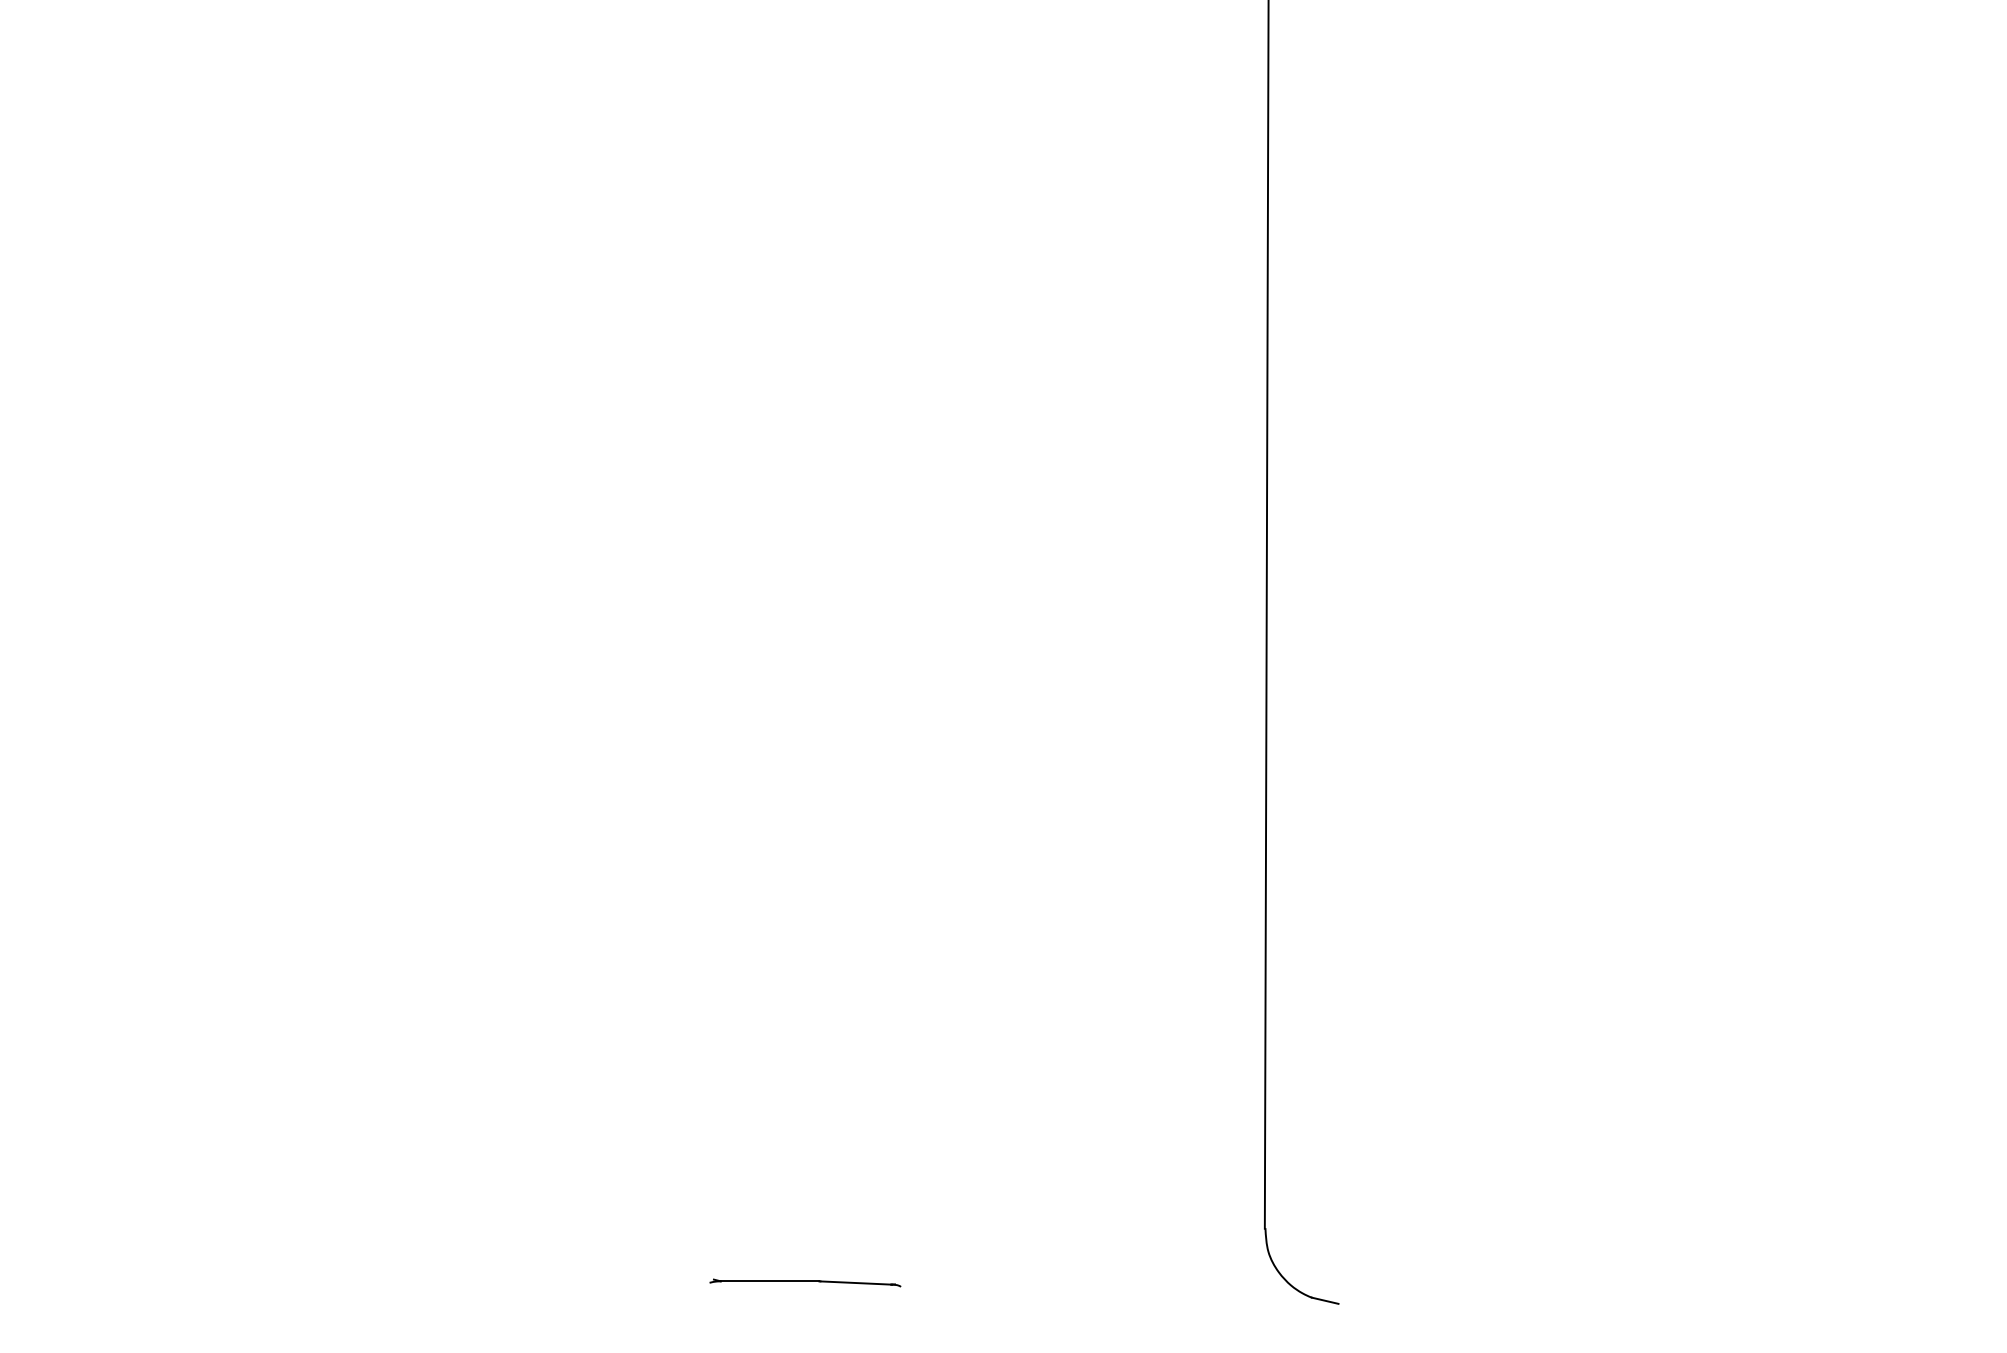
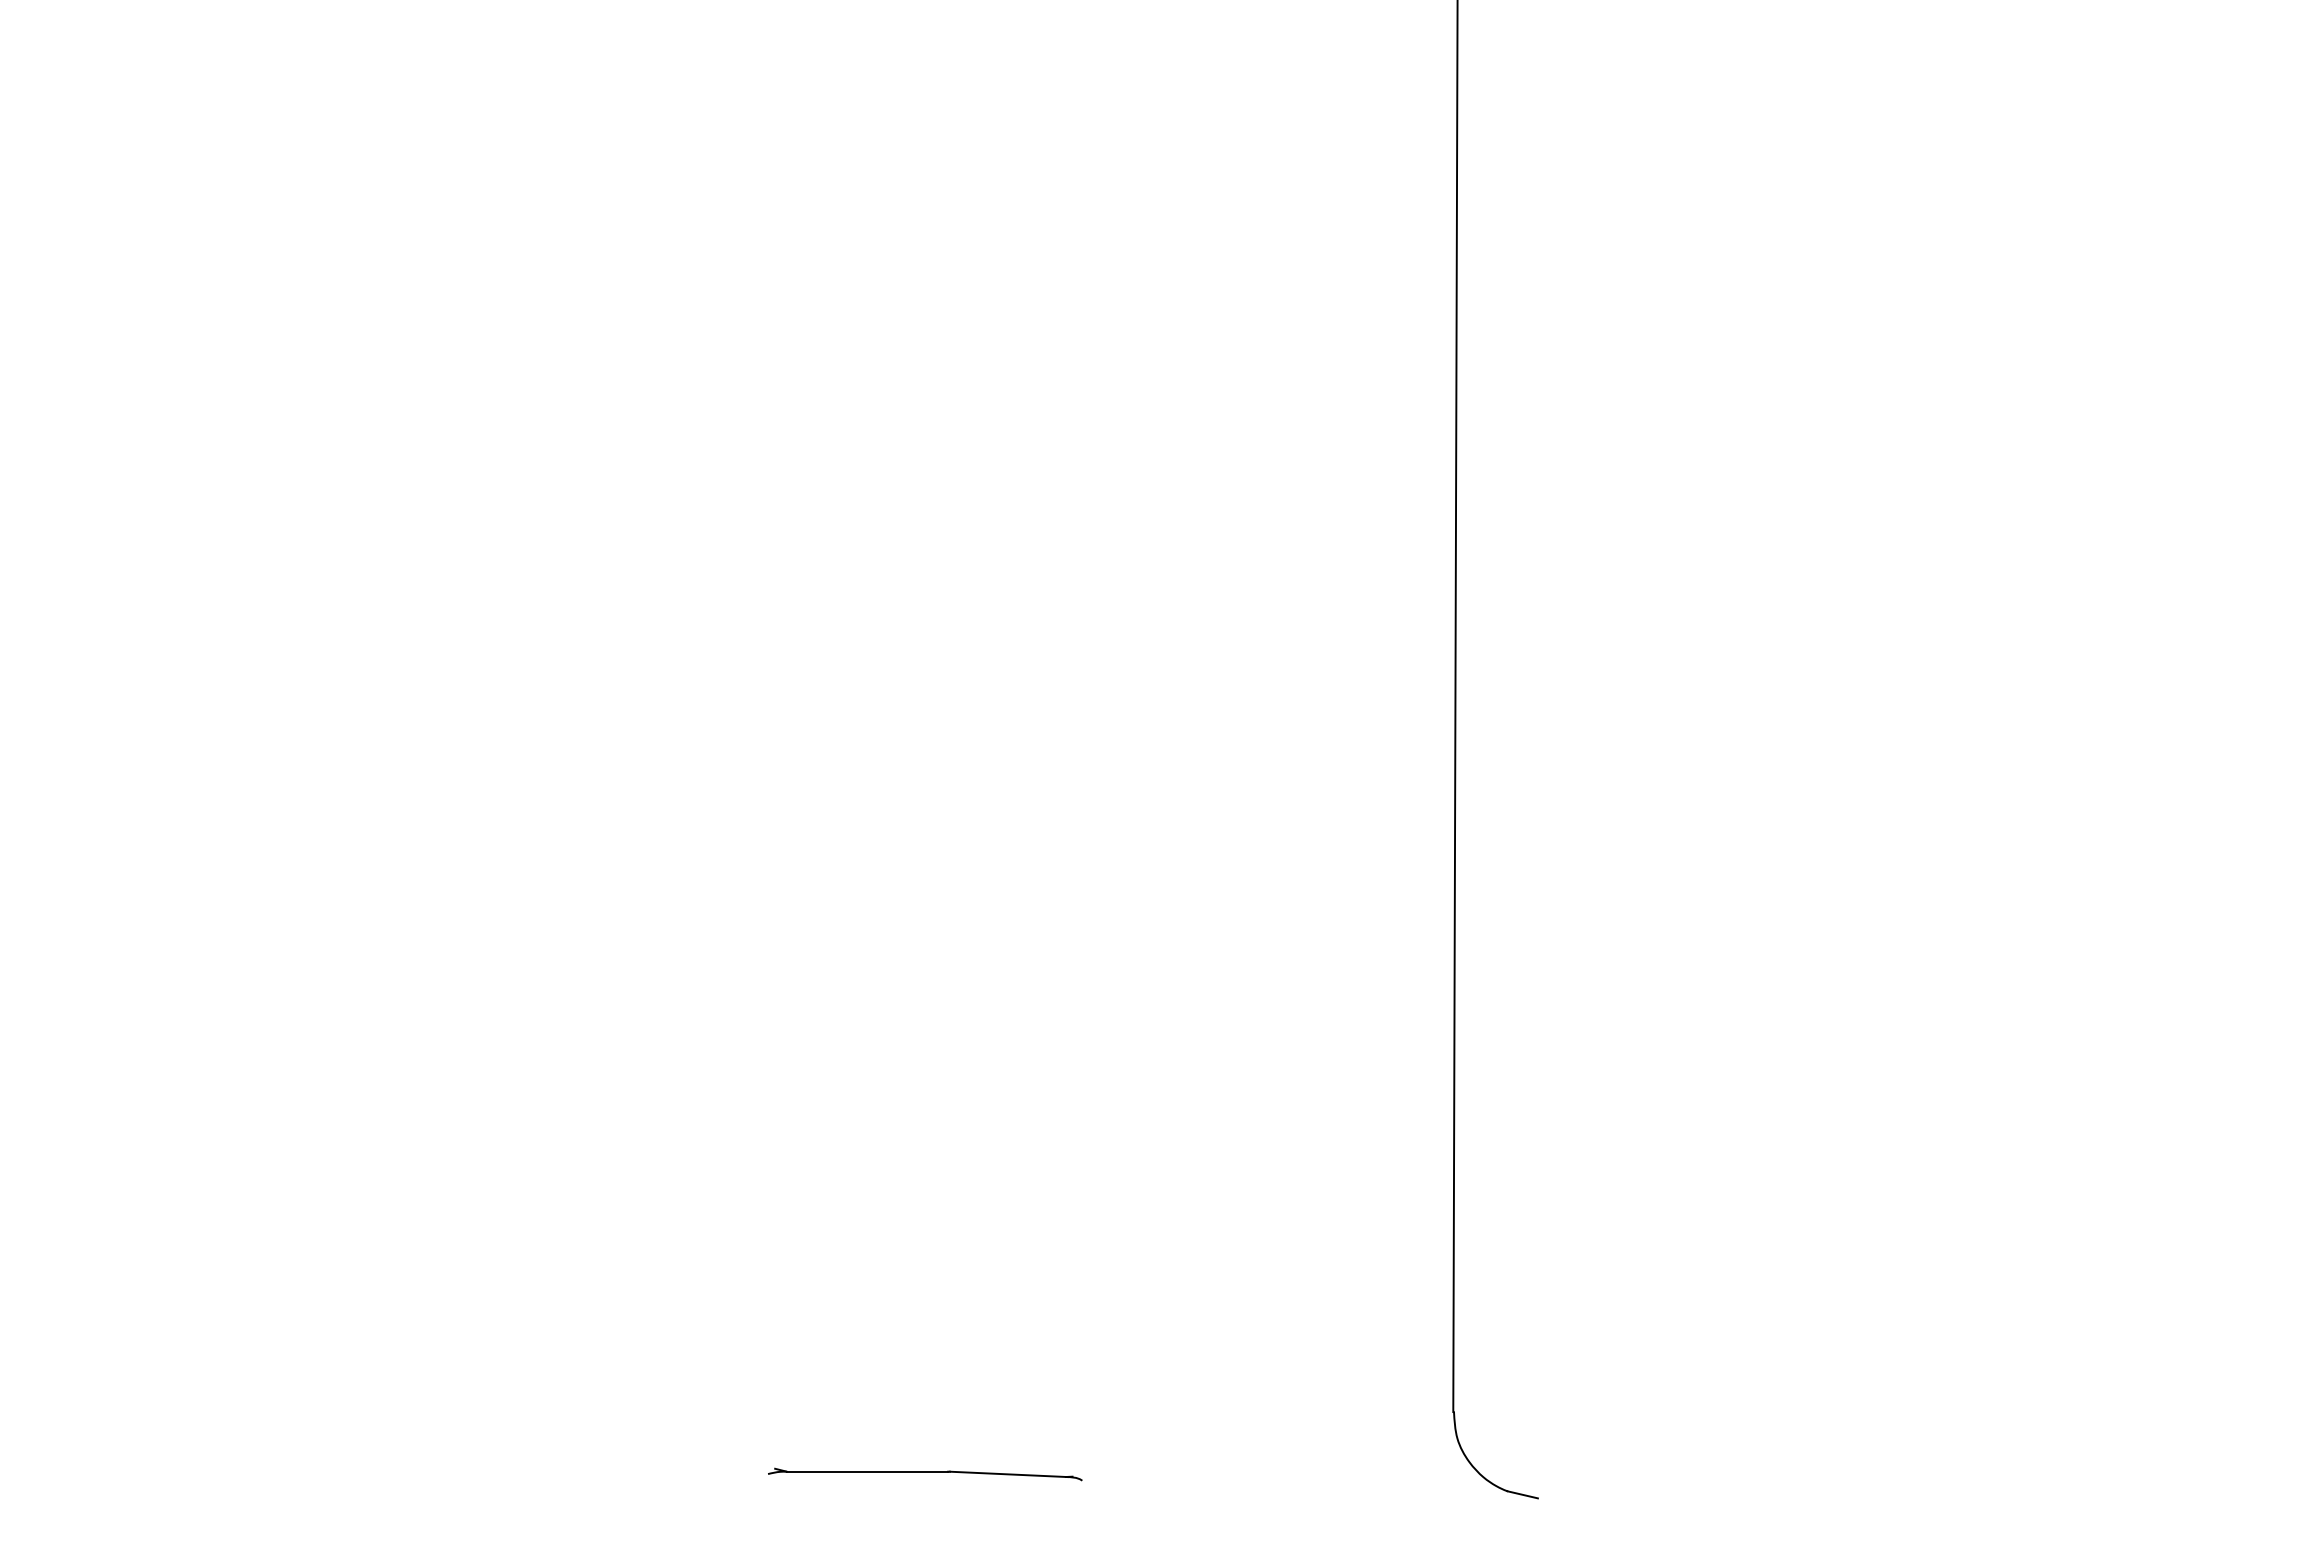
part: (805, 1283) -> (925, 1474), size x1.43

